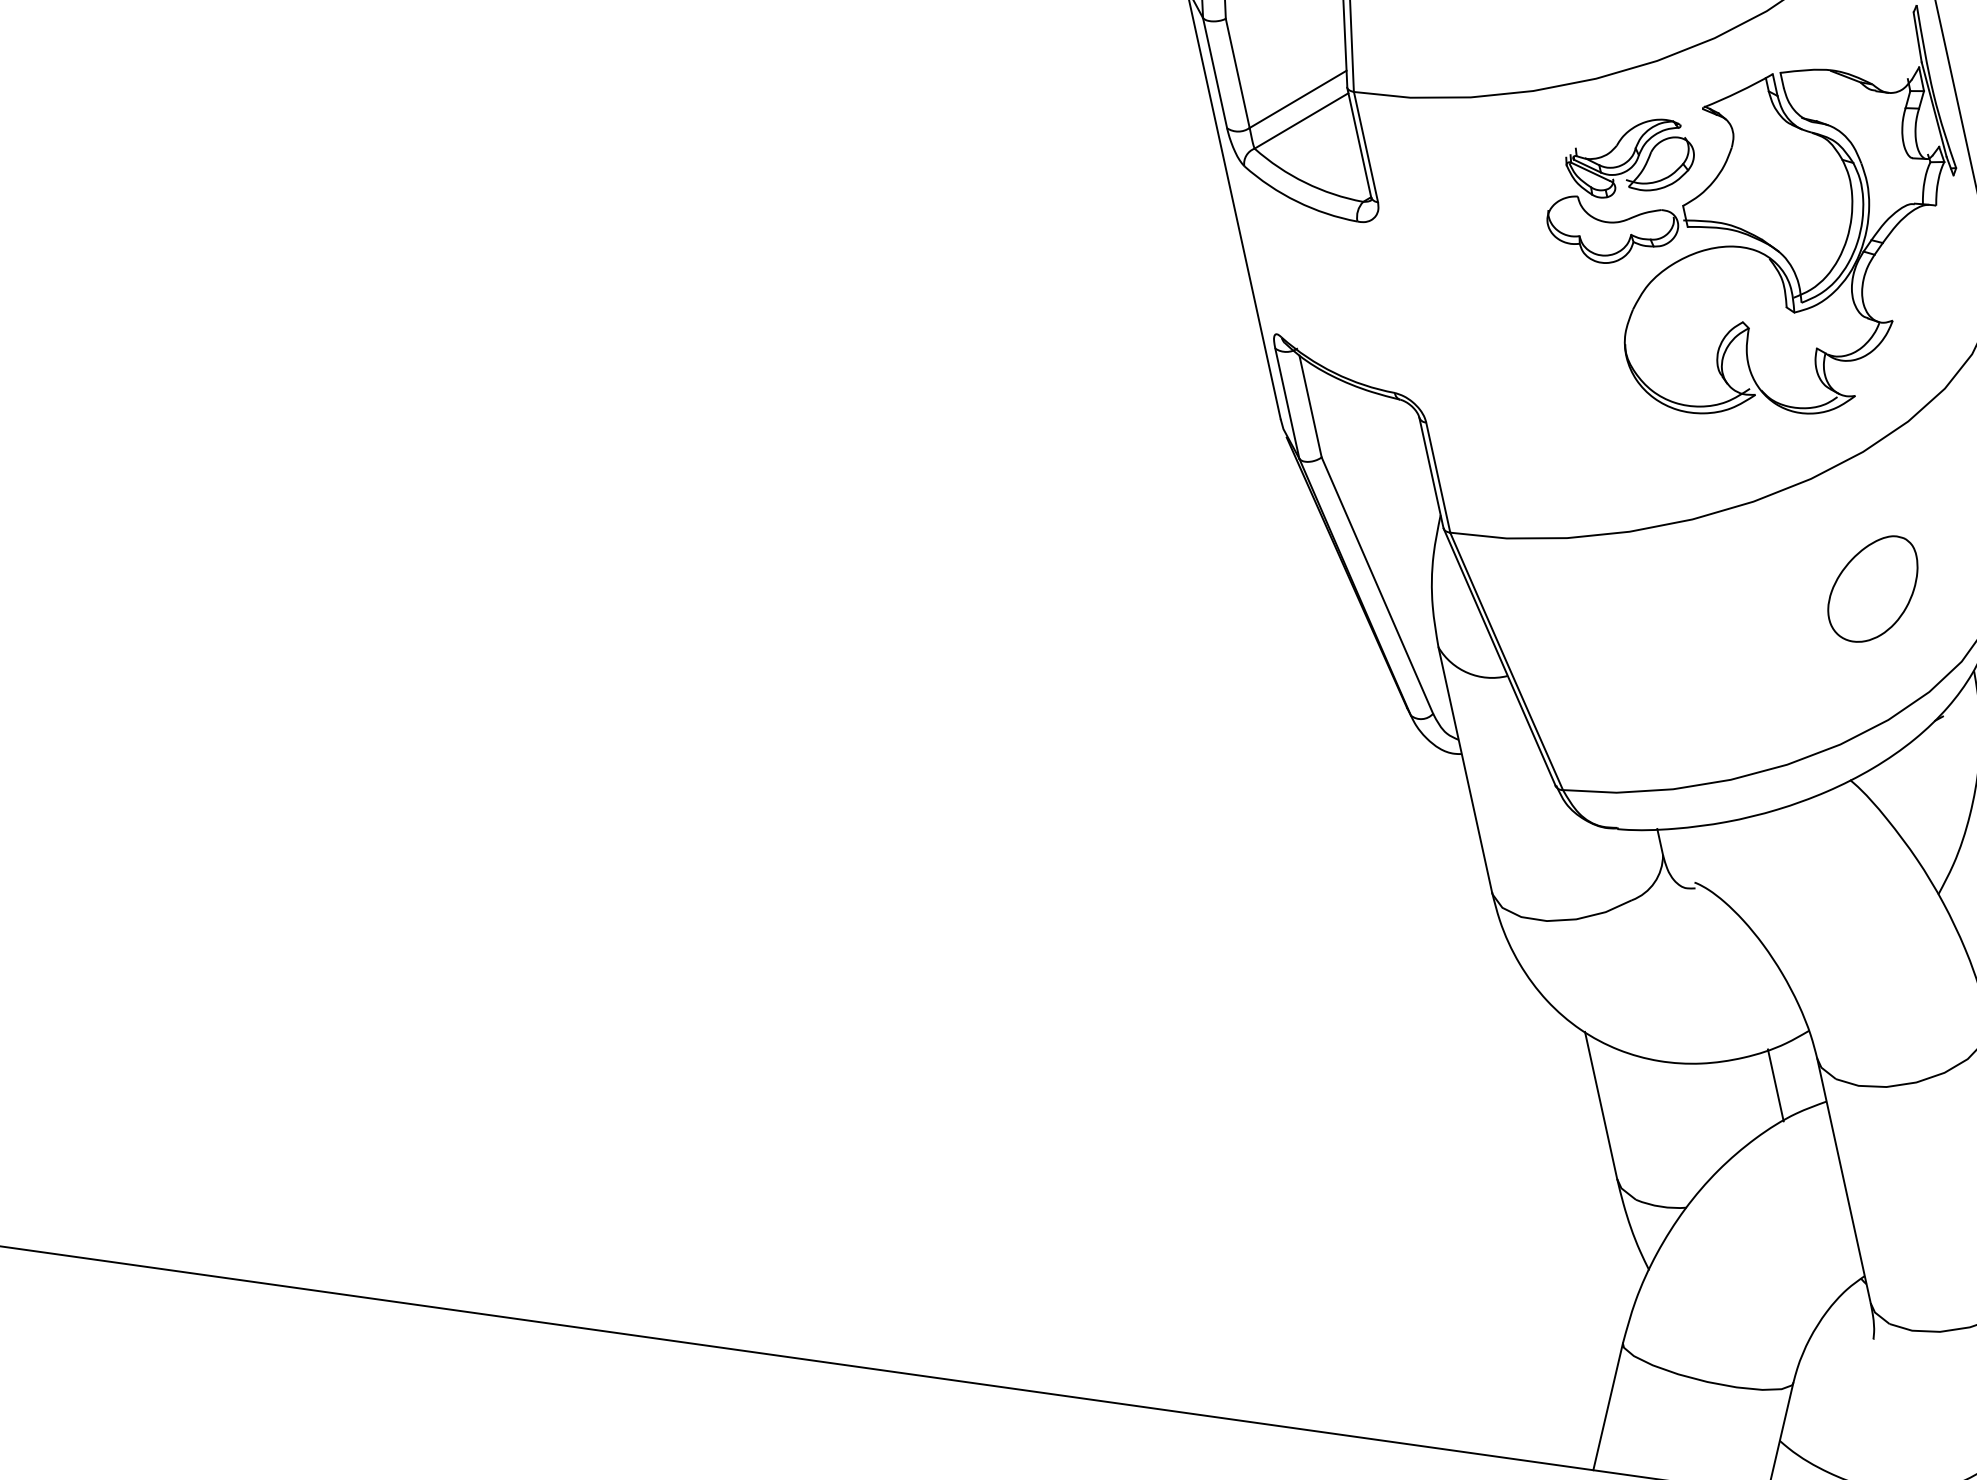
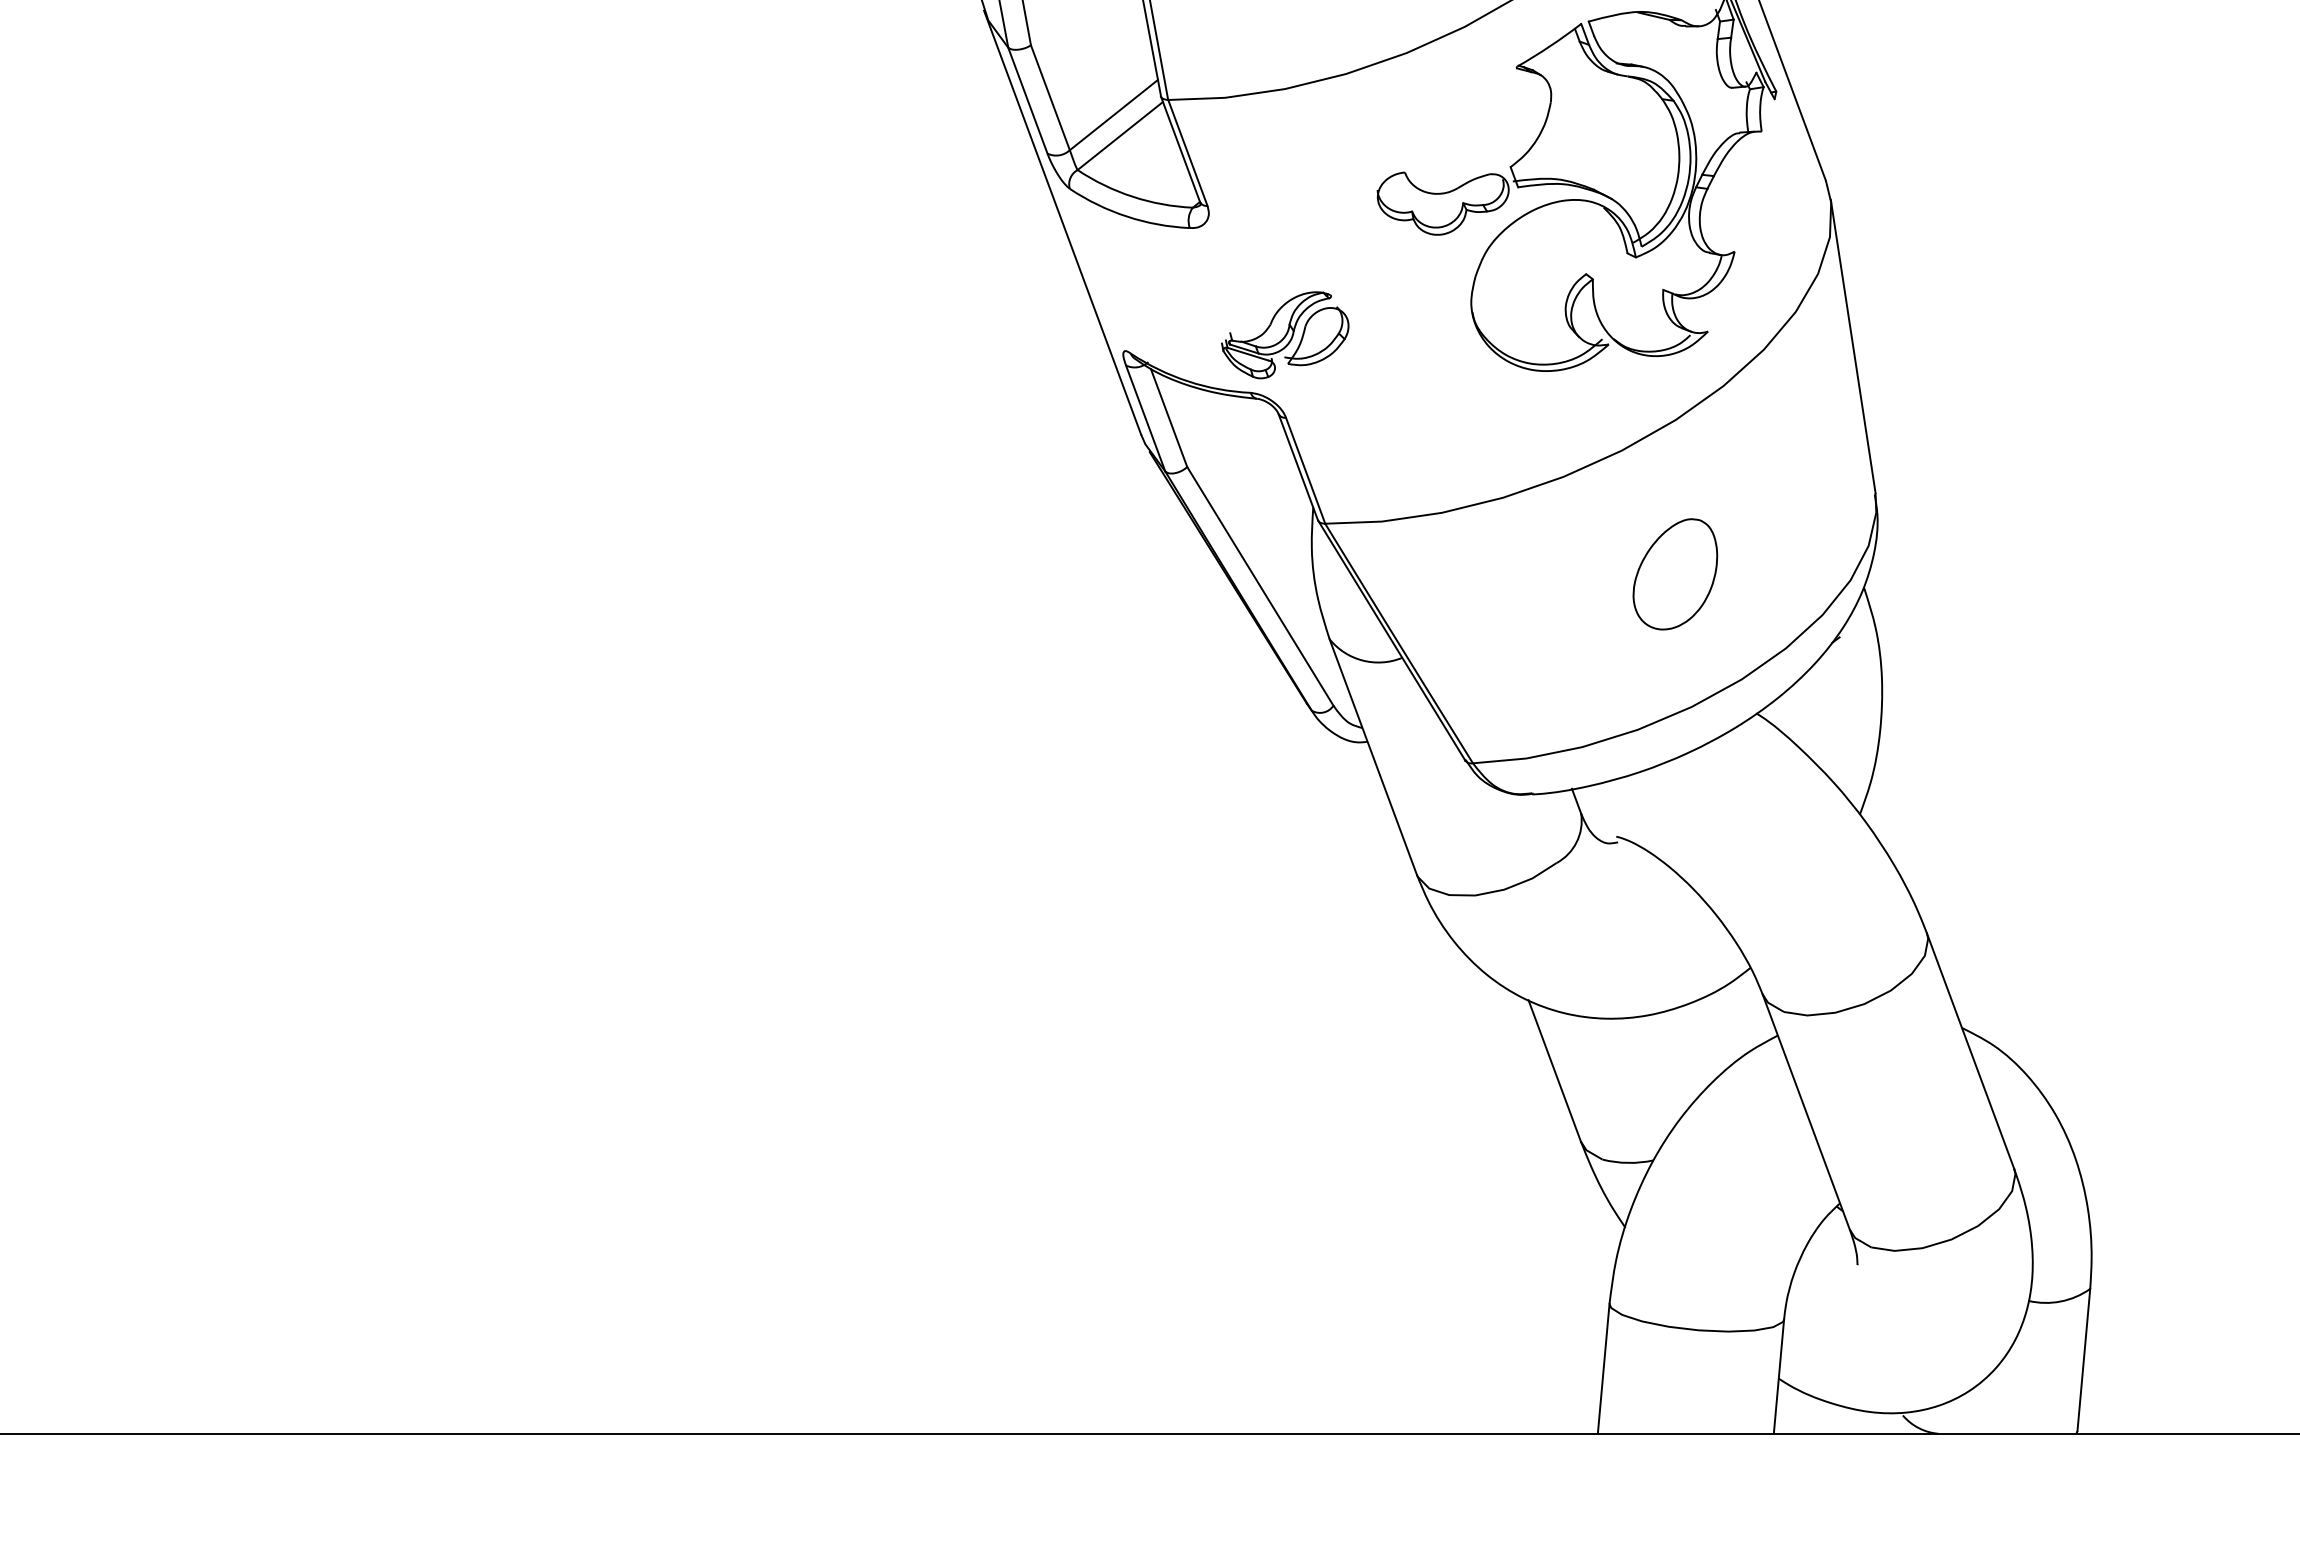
part: (1630, 158) -> (1285, 335), moved
part: (1873, 588) -> (1675, 574), moved
line: (1776, 1085) -> (1725, 1026), removed

